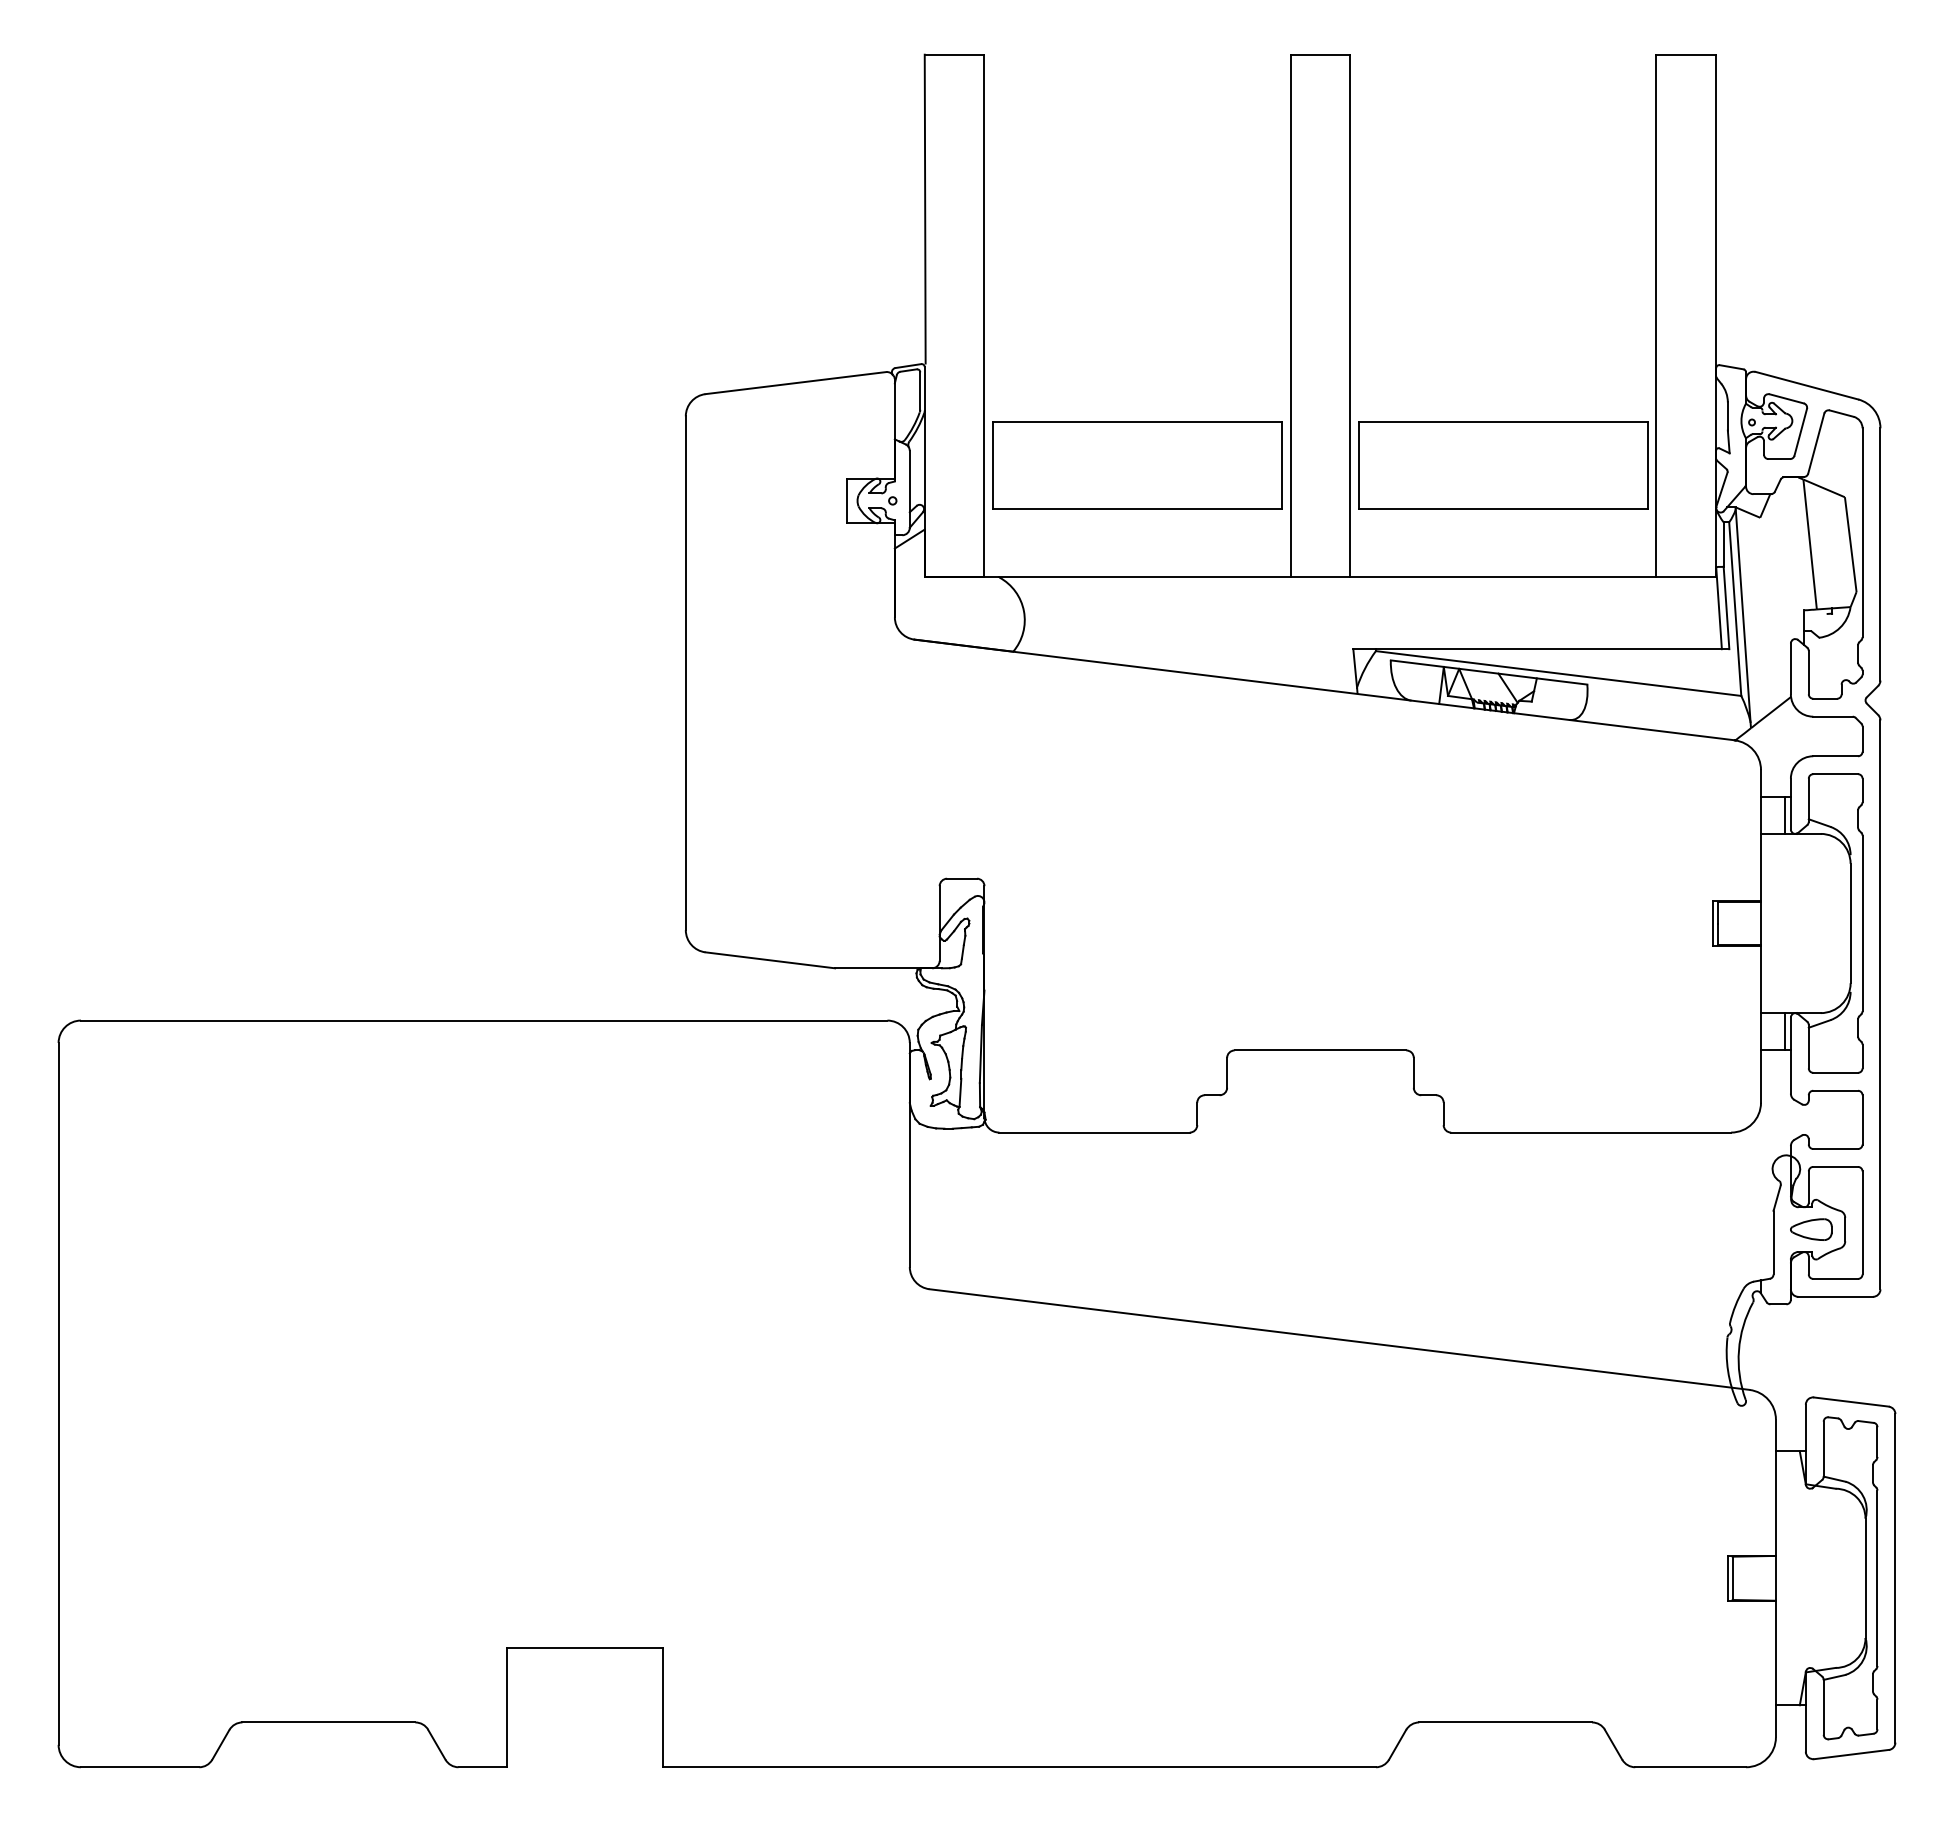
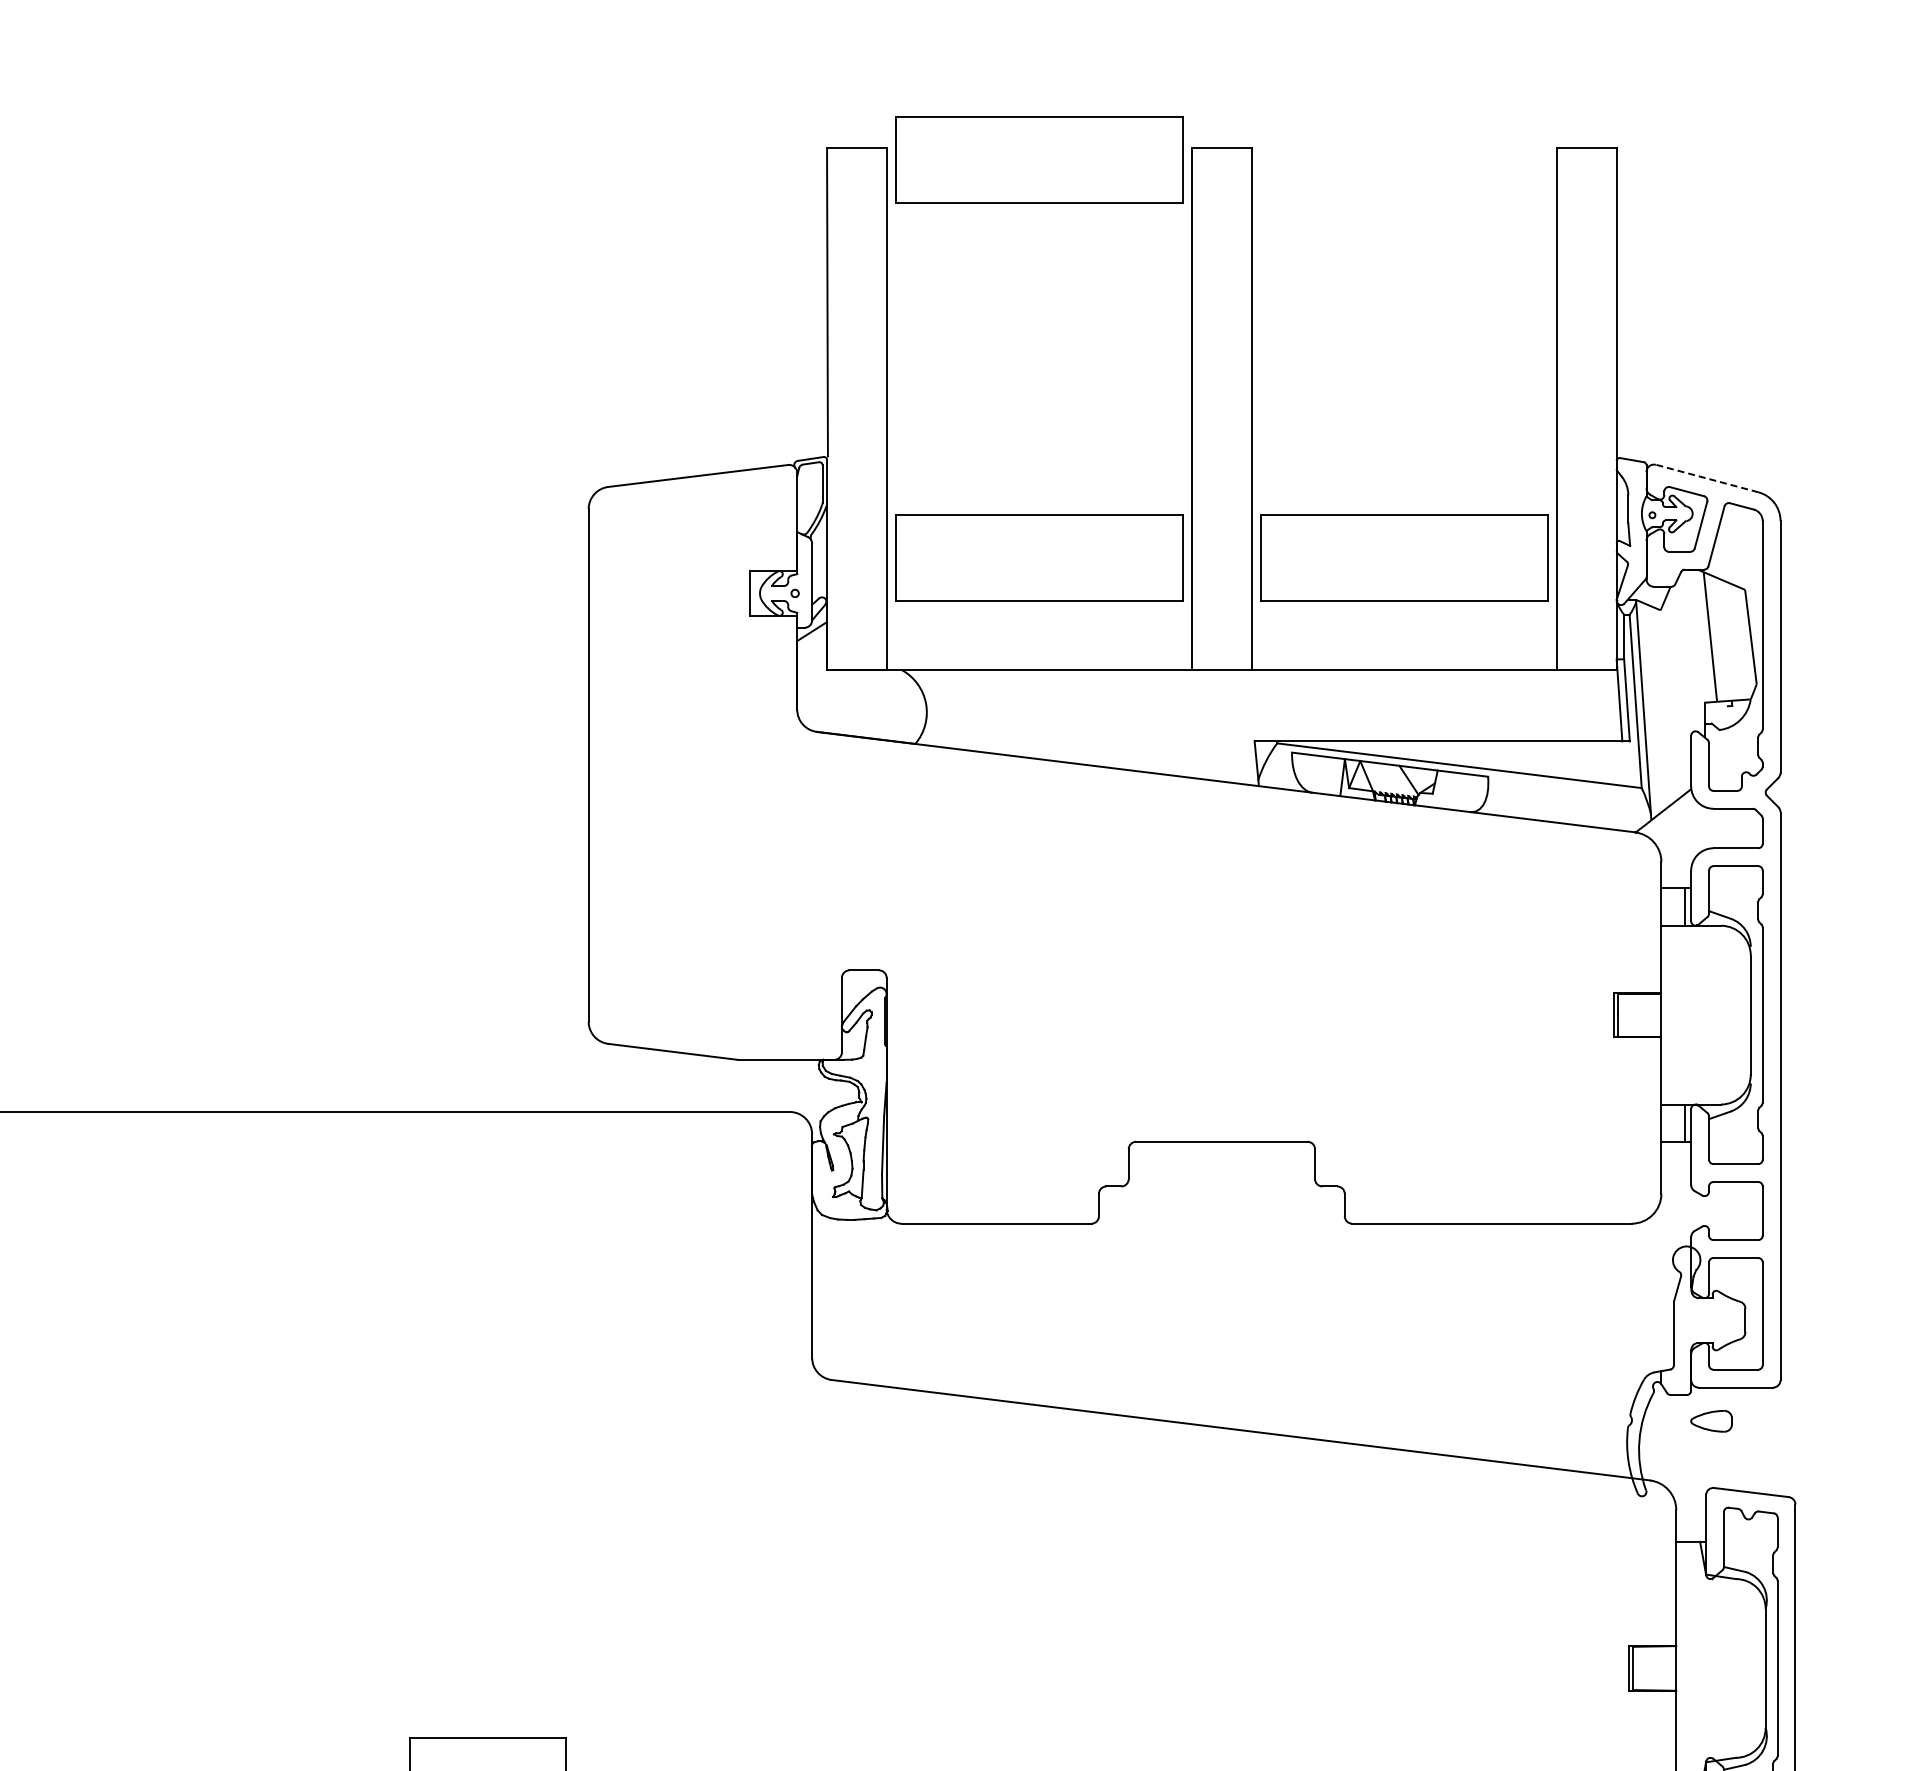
part: (1137, 66) -> (1039, 160), added
line: (1806, 385) -> (1706, 478), solid -> dashed
part: (1811, 1229) -> (1711, 1421), moved

